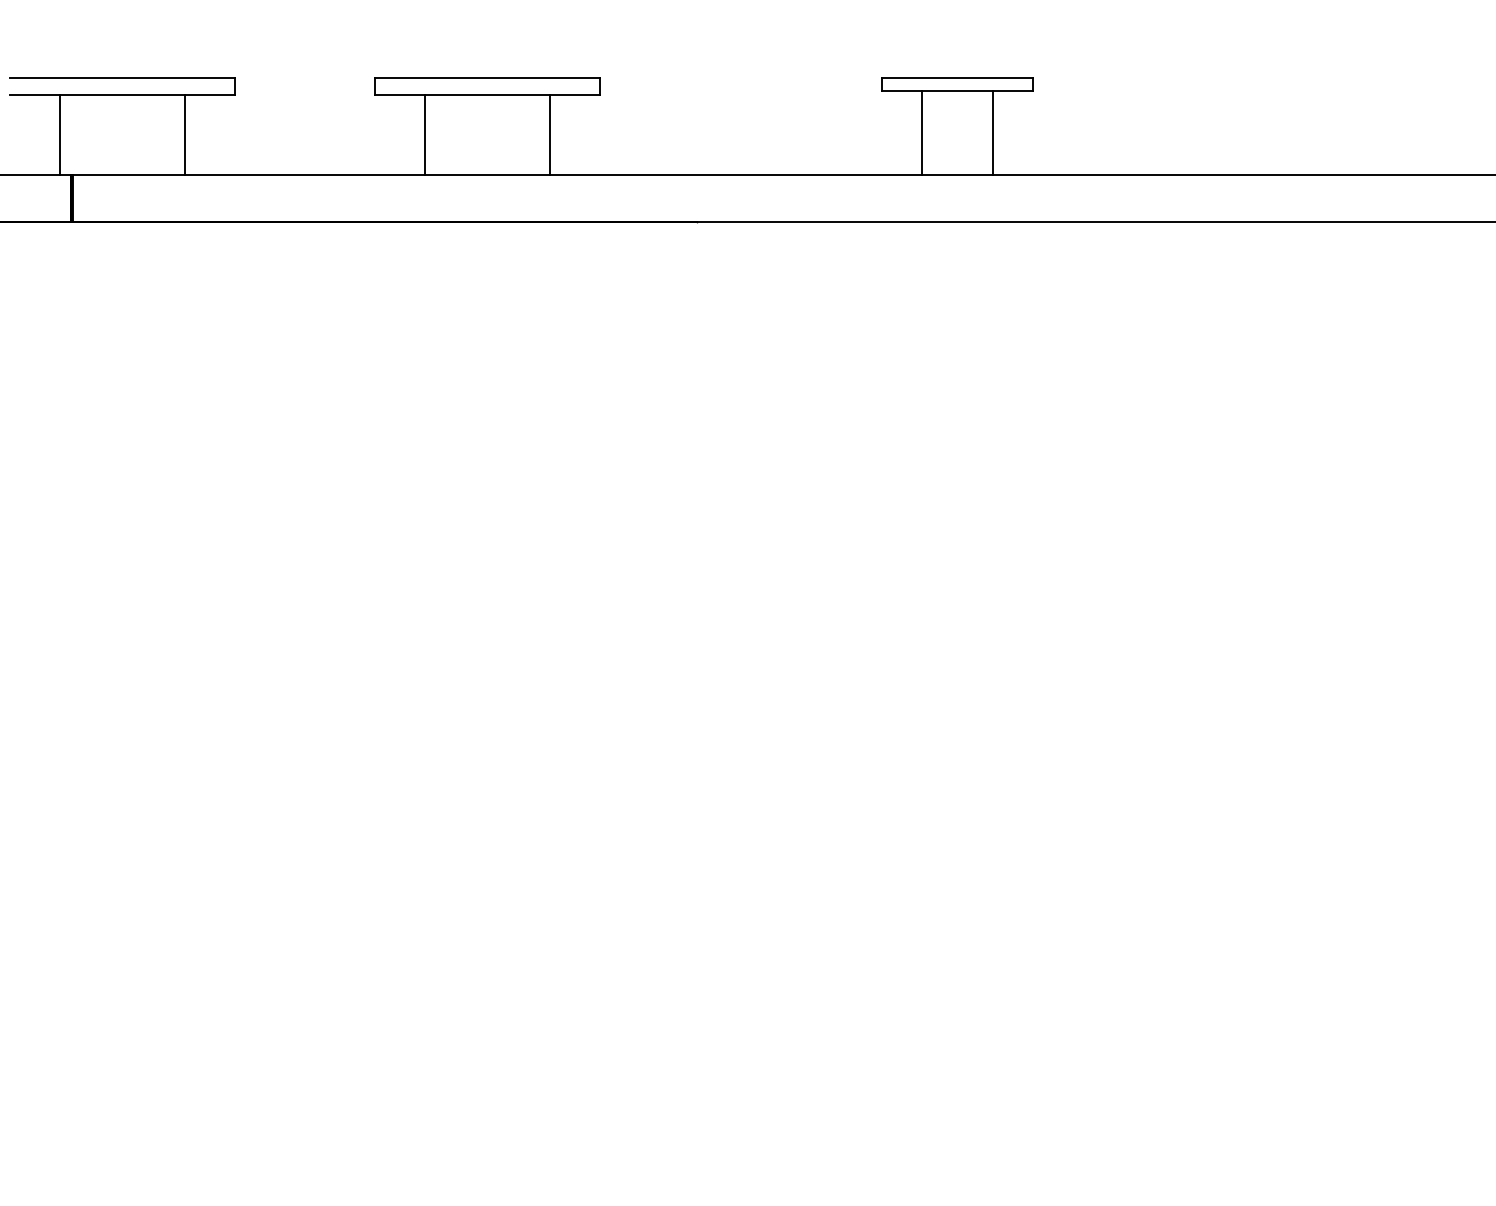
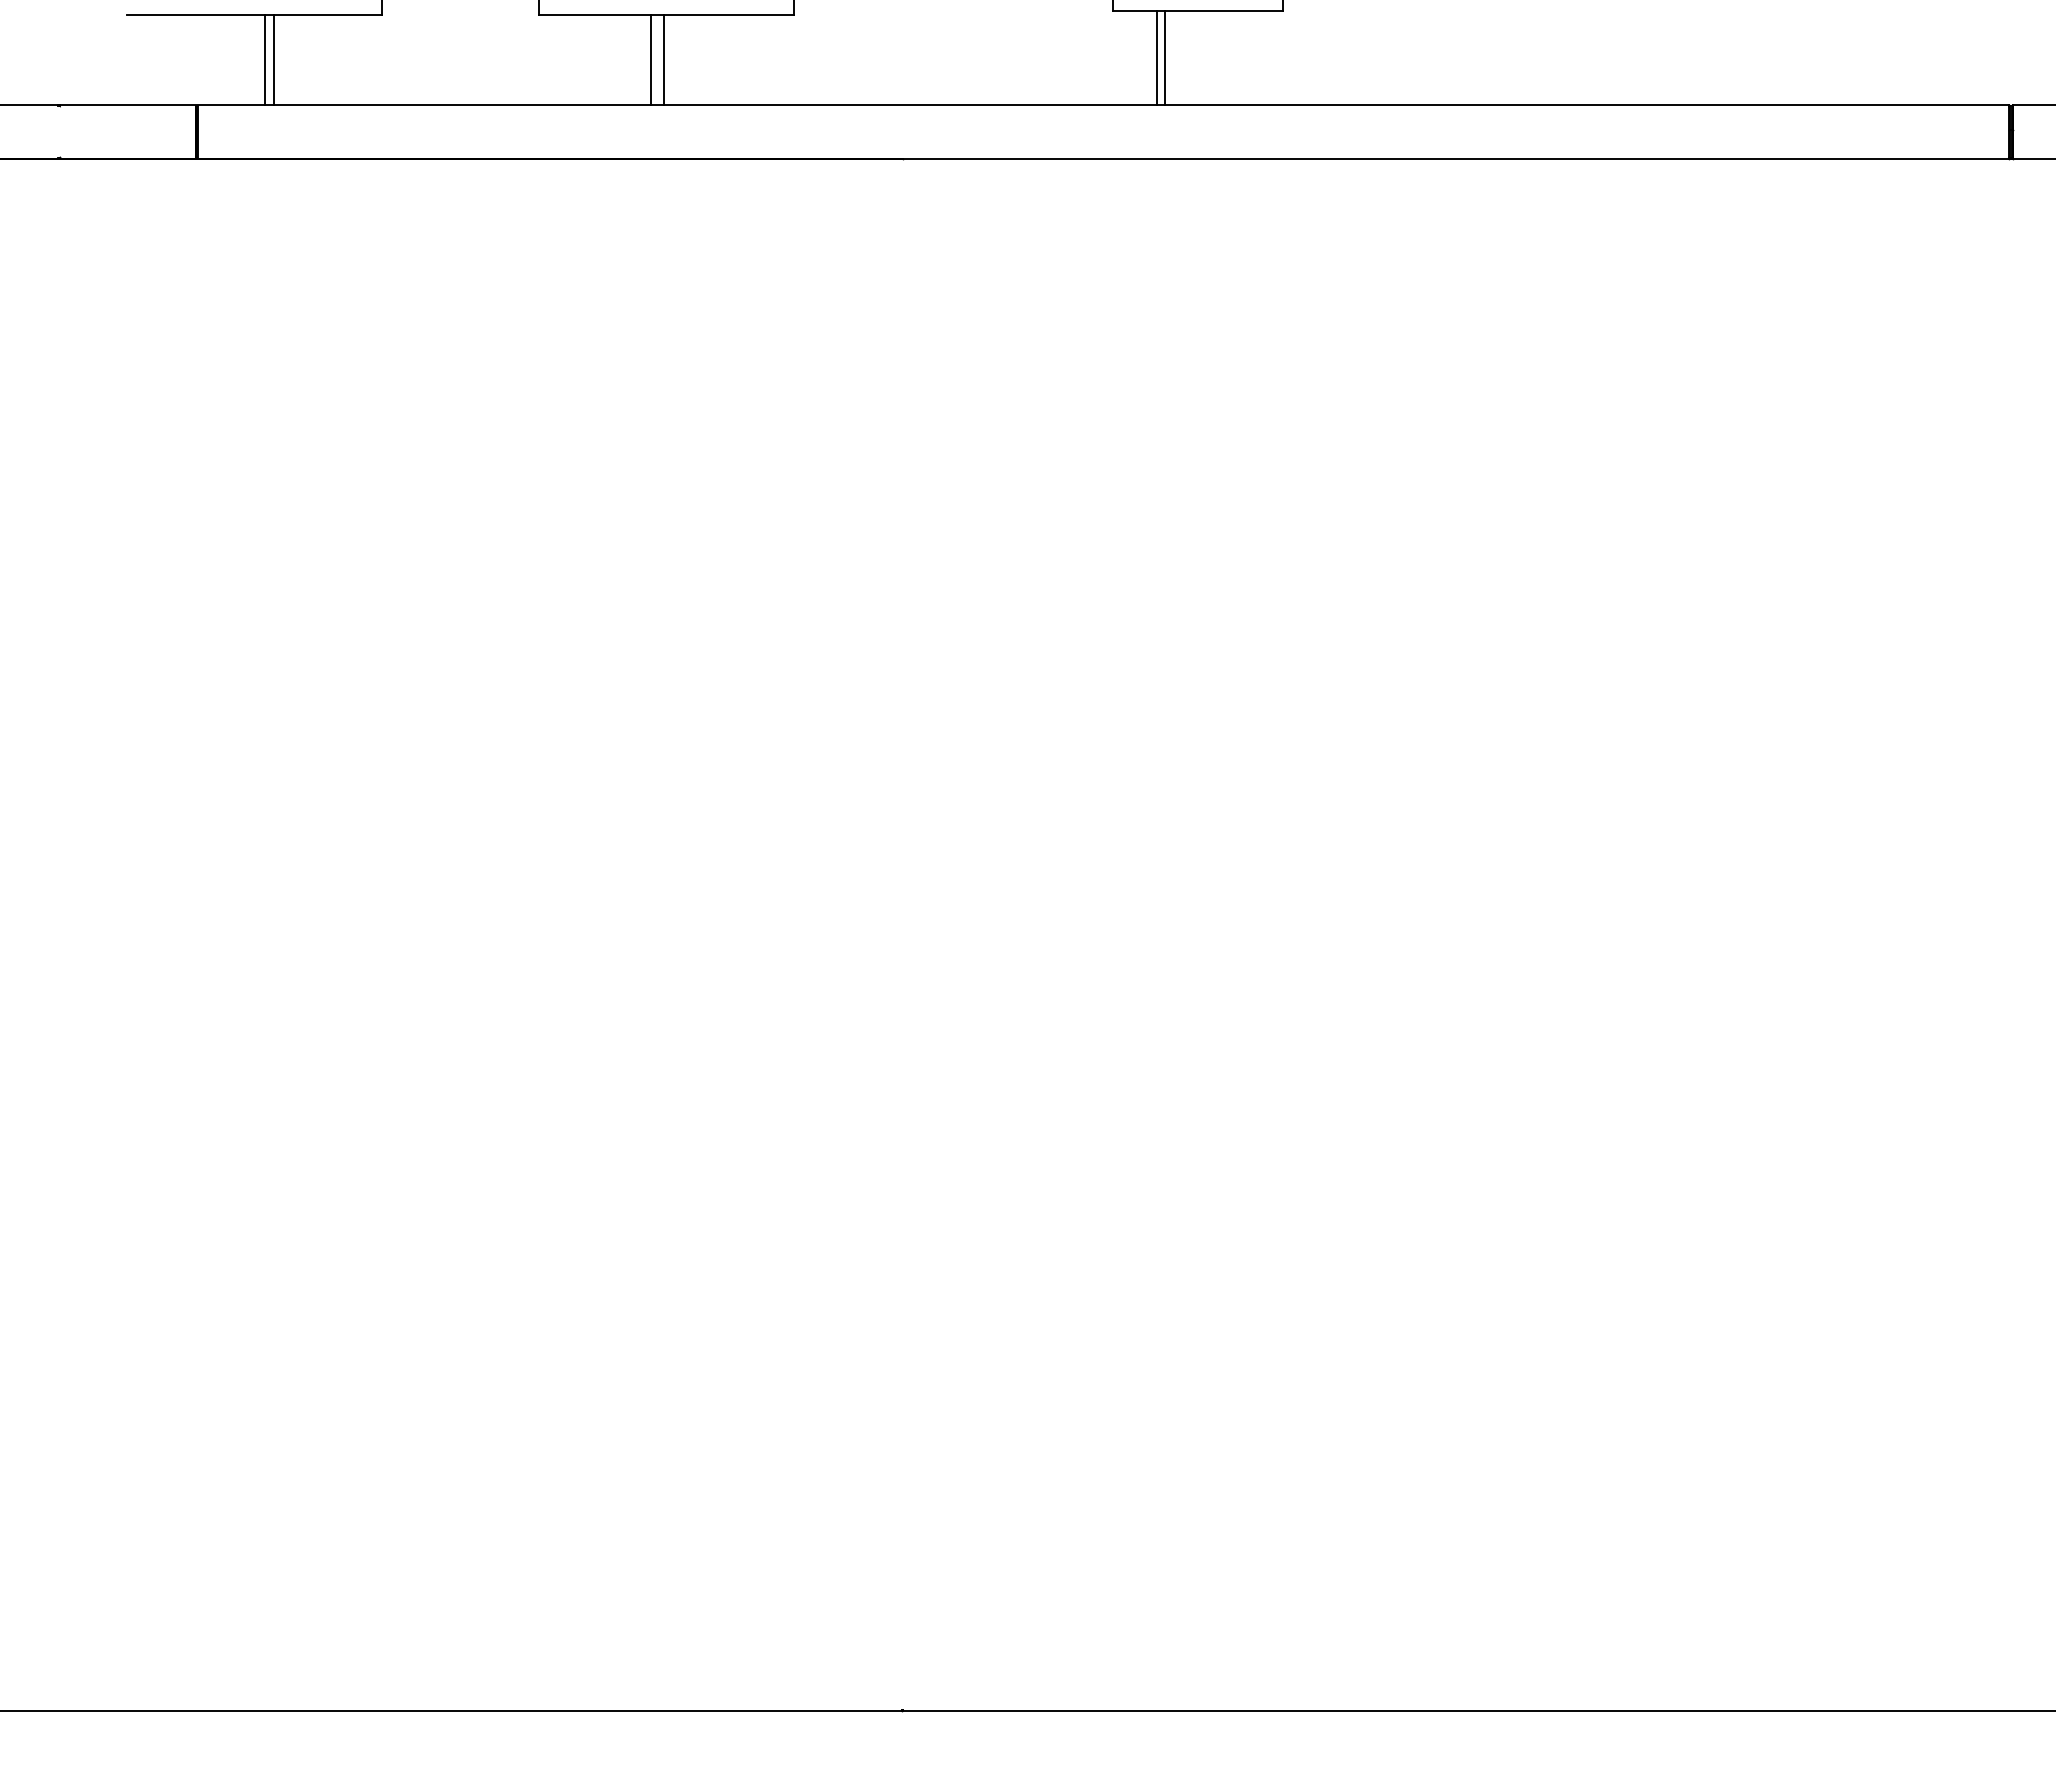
line: (992, 132) -> (1164, 57), moved
line: (60, 134) -> (274, 60), moved
line: (185, 134) -> (265, 60), moved
line: (425, 134) -> (651, 60), moved
line: (550, 134) -> (664, 60), moved

